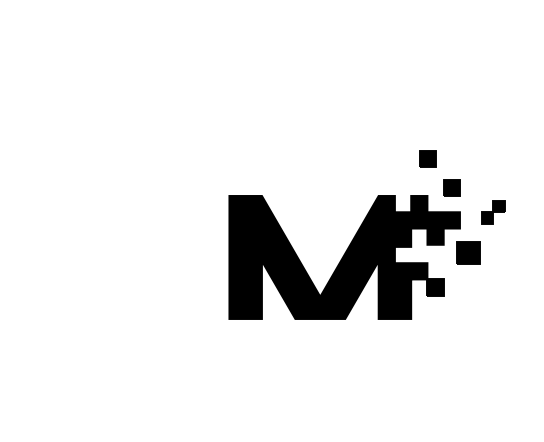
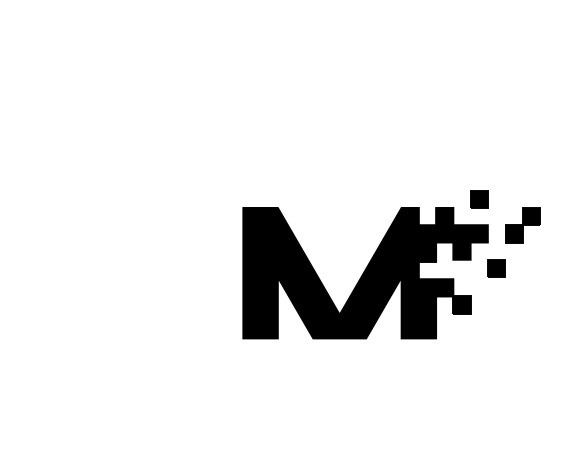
part: (427, 158) -> (453, 168), removed
part: (493, 212) -> (523, 225), size x1.43
part: (467, 252) -> (495, 267), size x0.71

